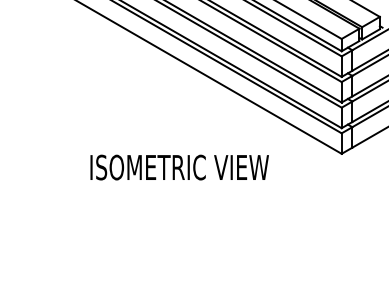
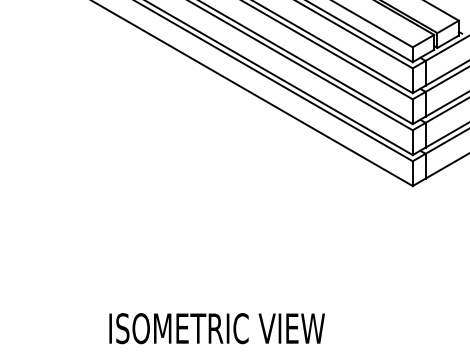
text: (179, 167) -> (216, 328), moved

